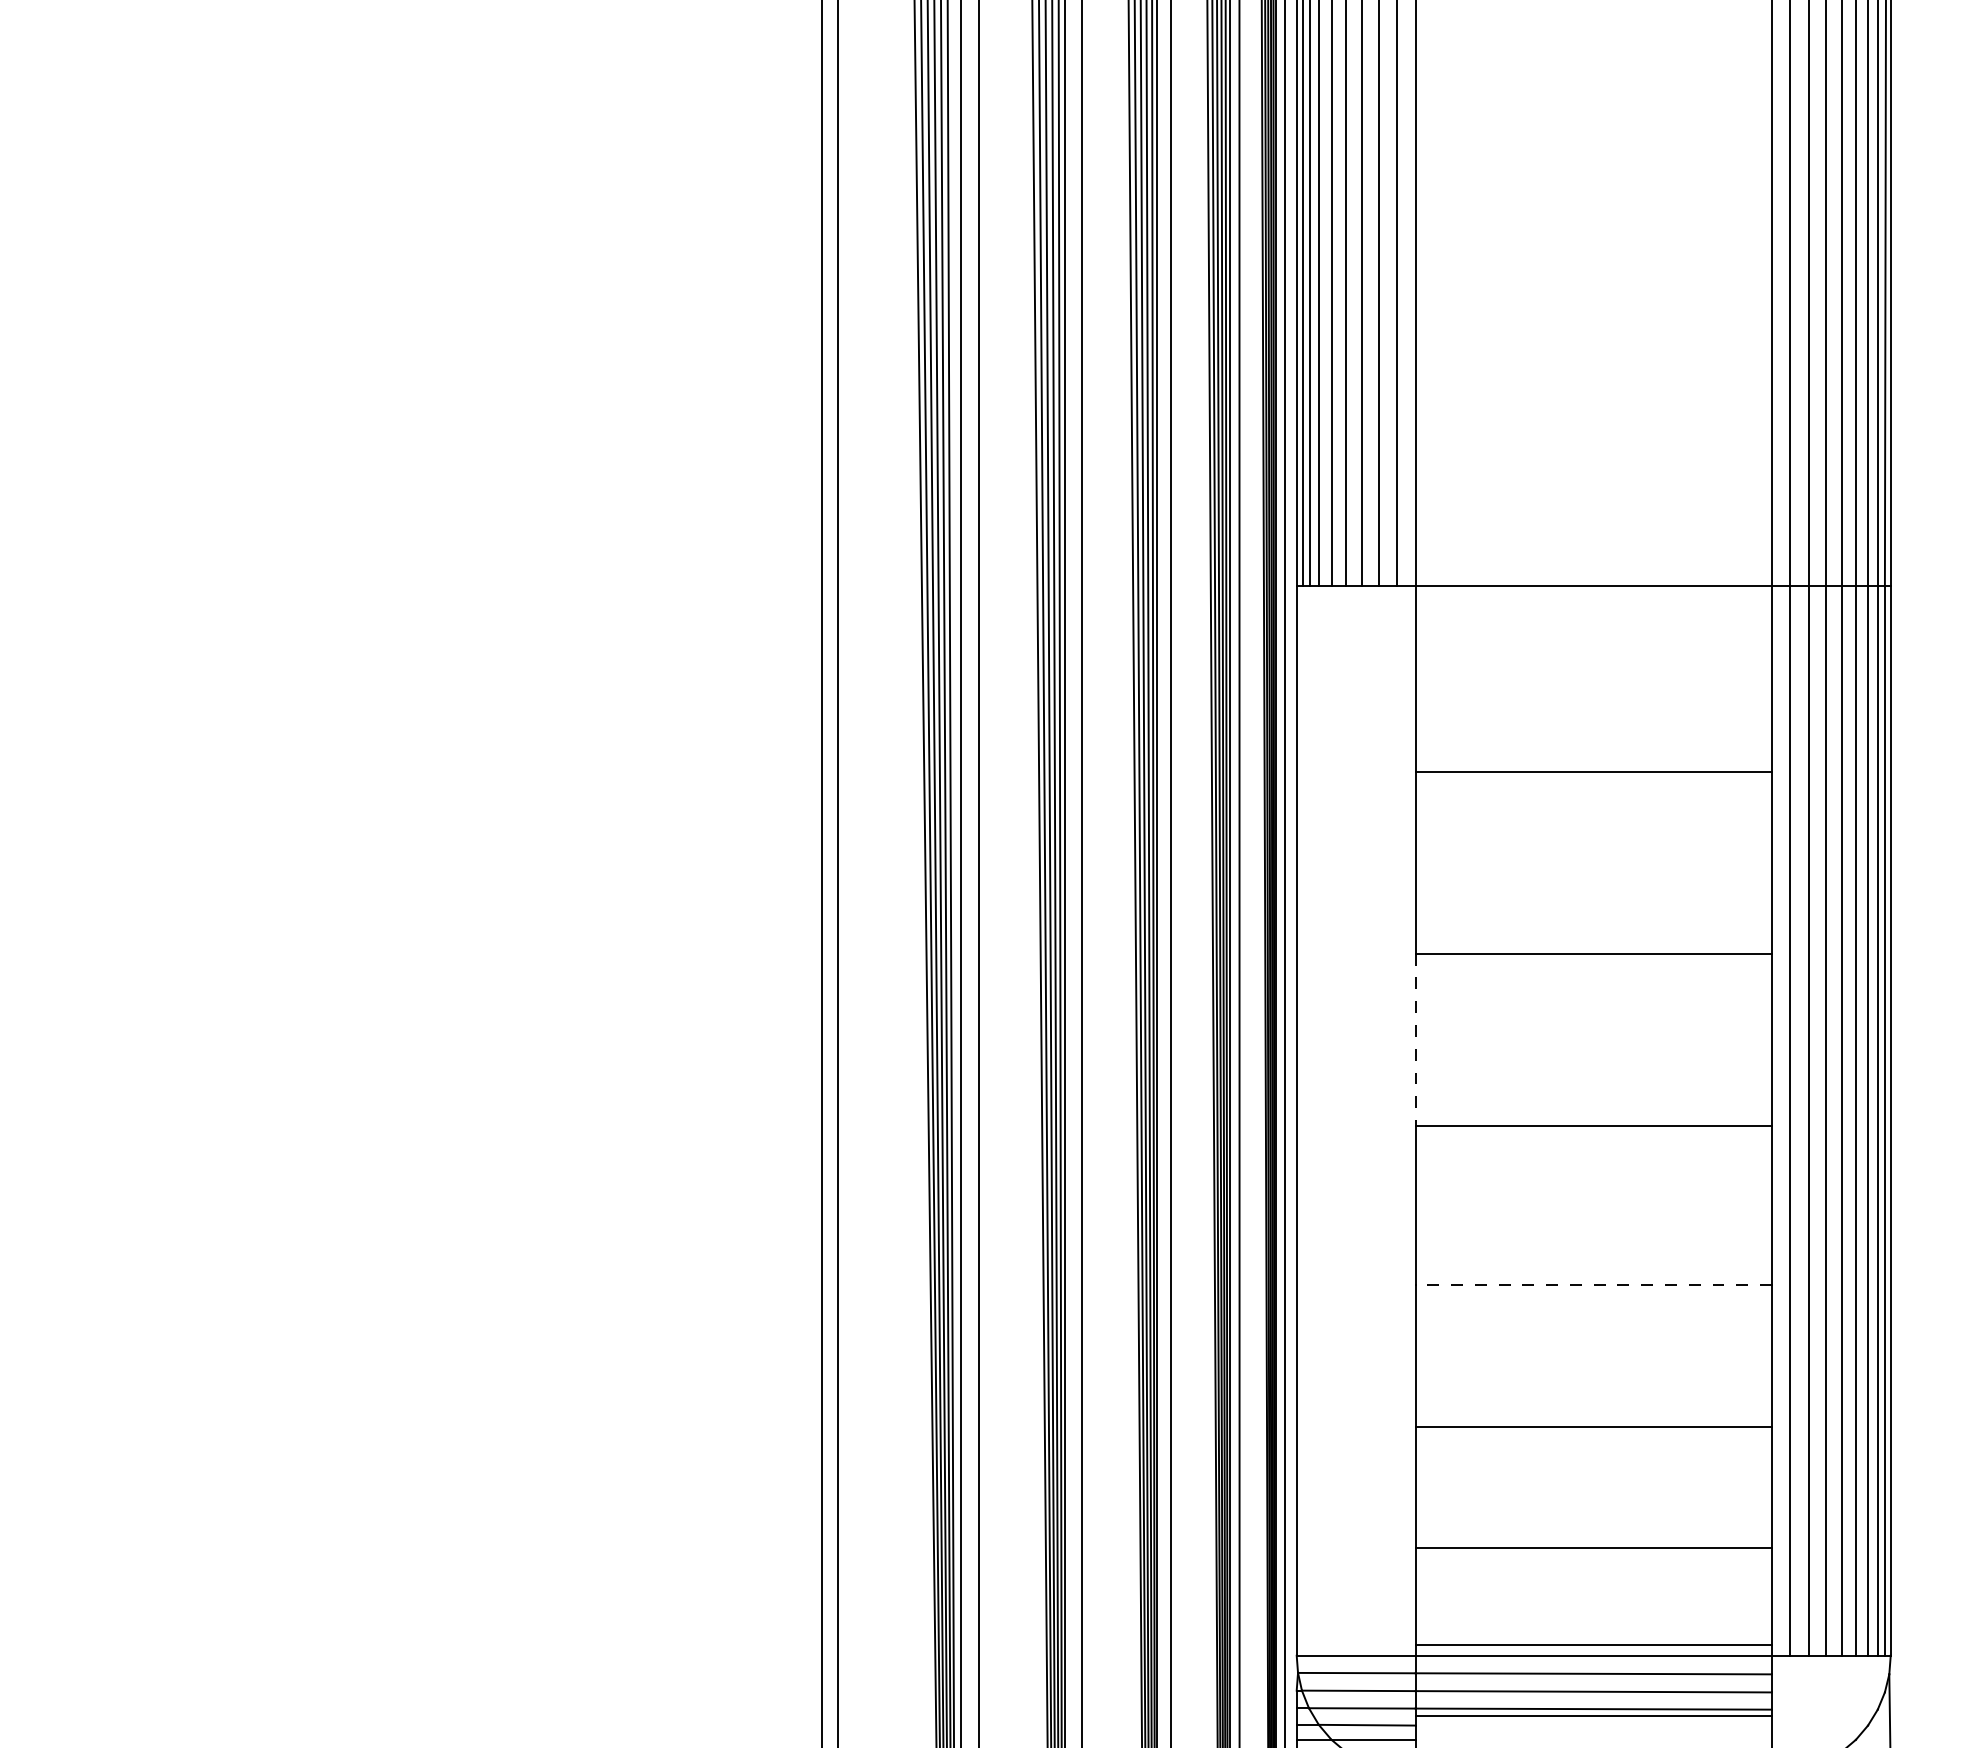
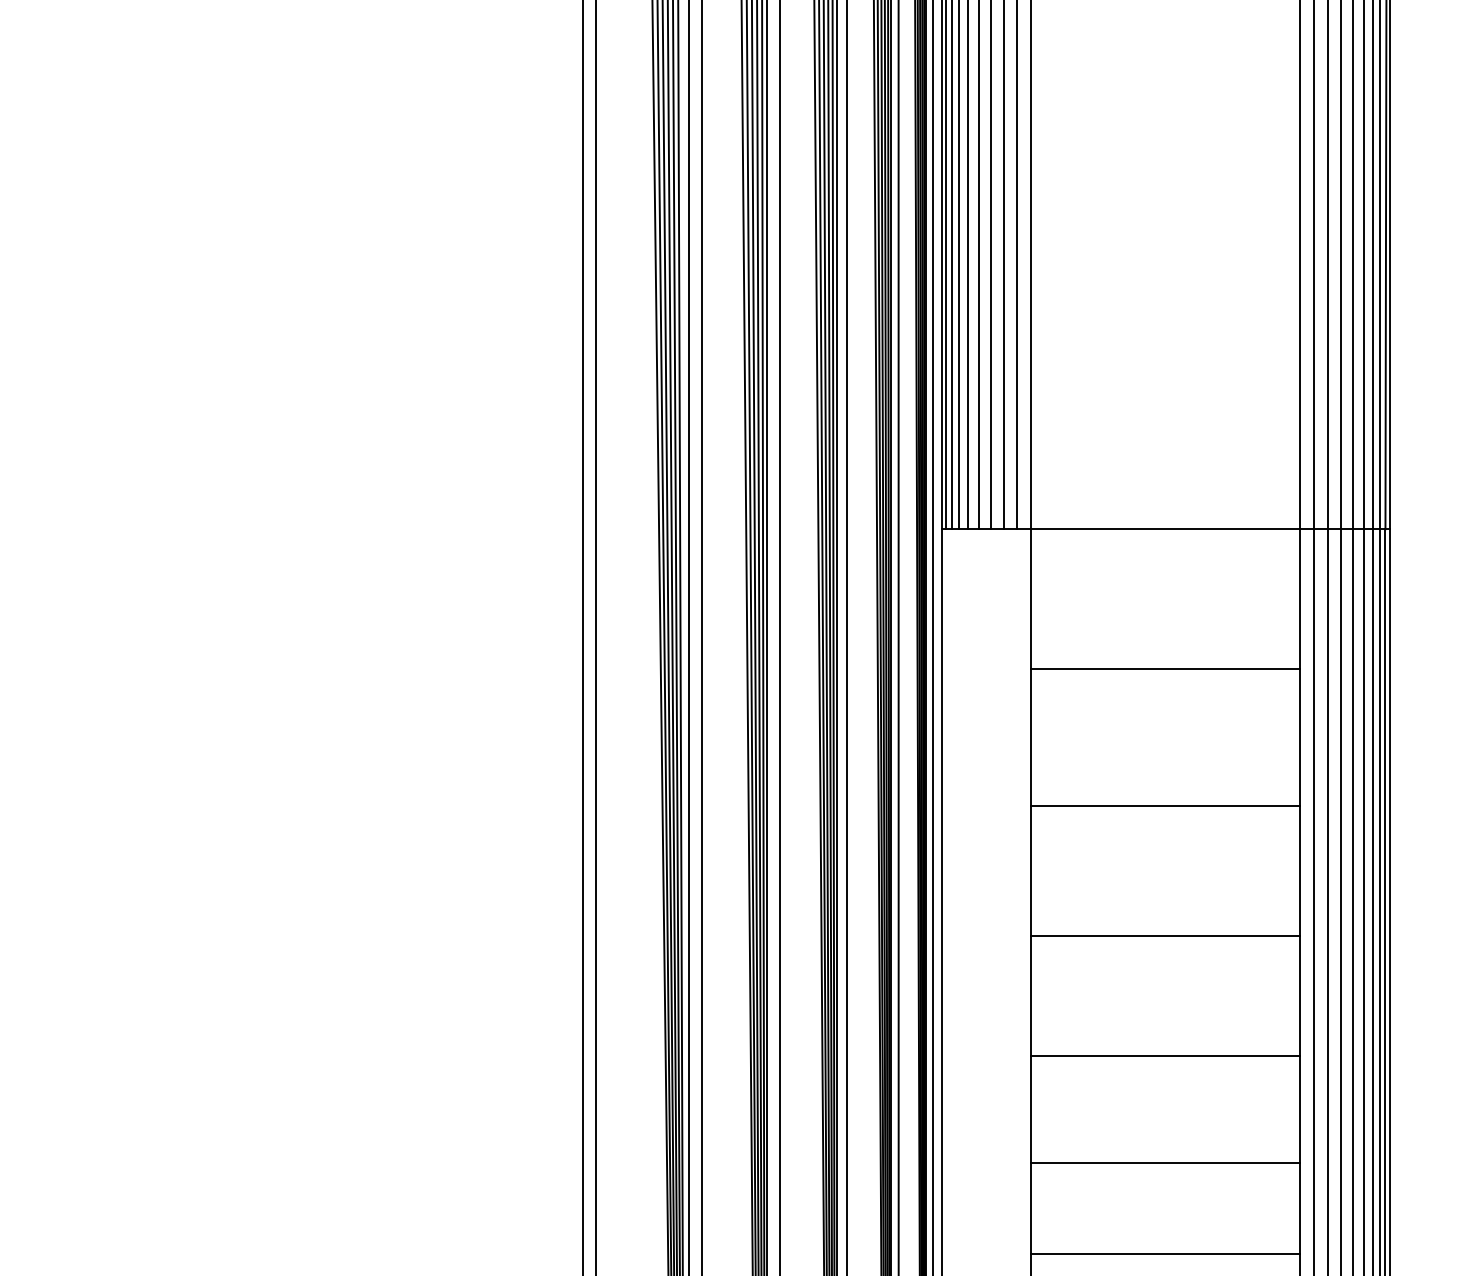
line: (1415, 1040) -> (1031, 871), dashed -> solid
line: (1593, 1284) -> (1165, 1055), dashed -> solid

